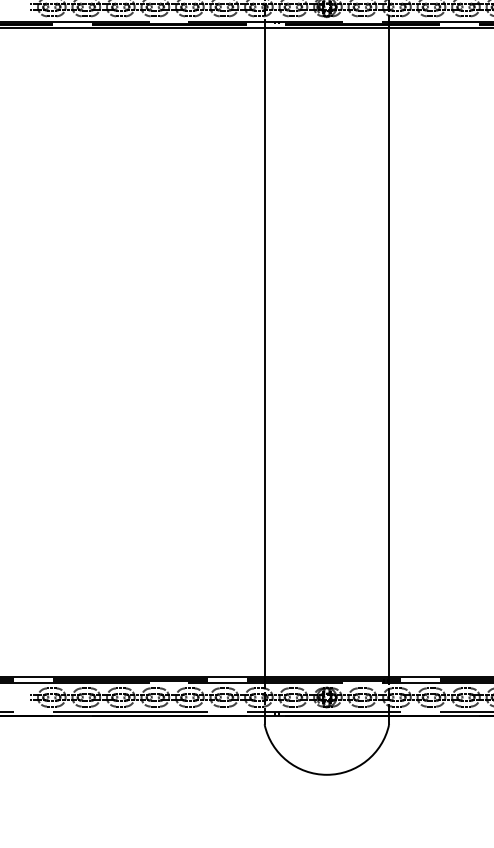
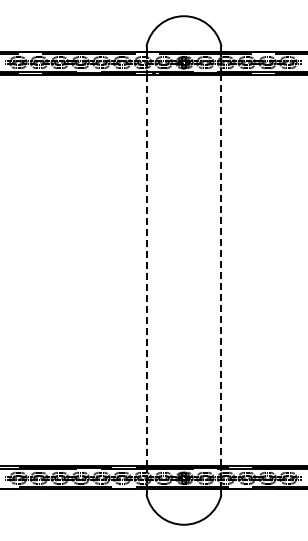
line: (264, 352) -> (146, 270), solid -> dashed
line: (389, 352) -> (221, 270), solid -> dashed

